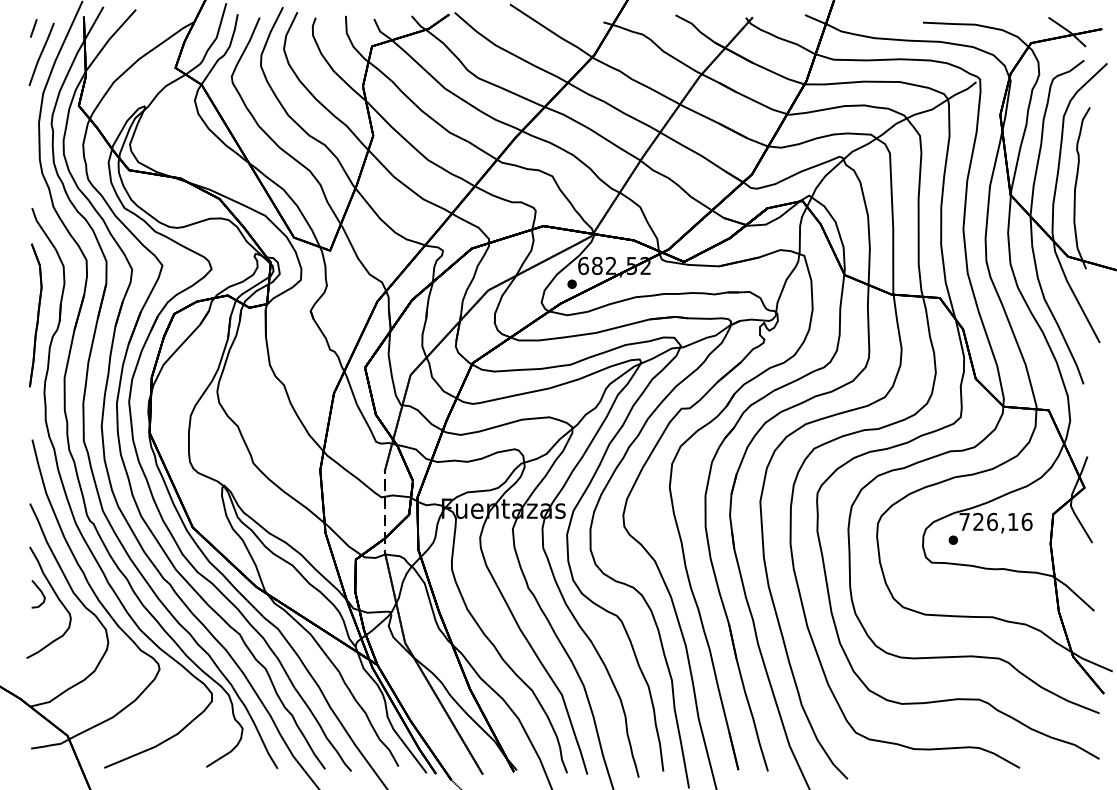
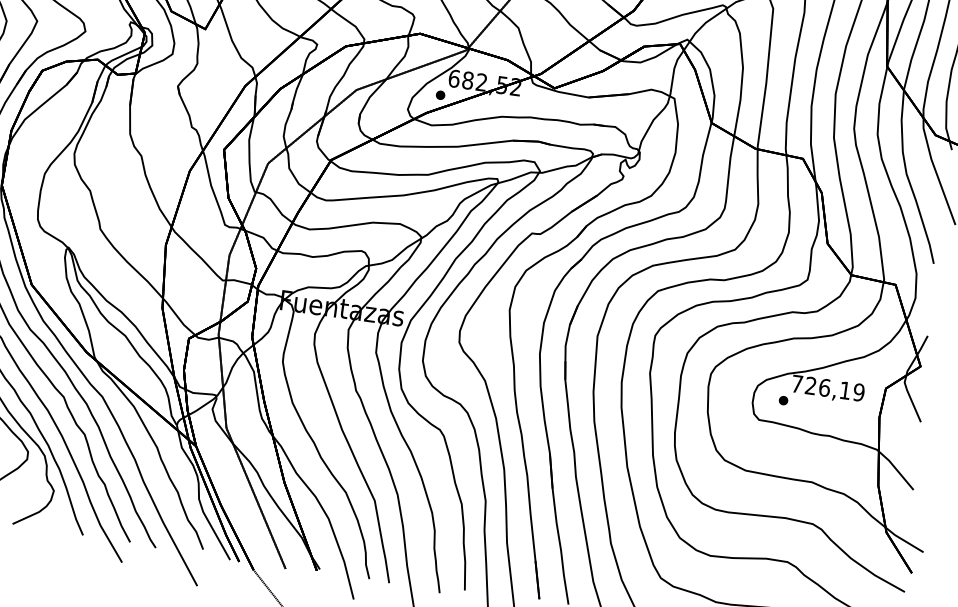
text: (1026, 521) -> (858, 392), 726,16 -> 726,19

